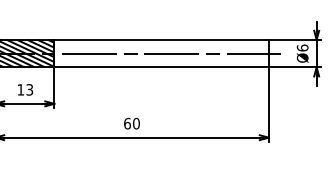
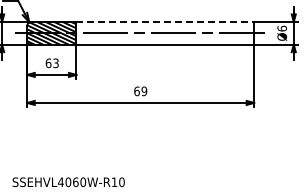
line: (161, 39) -> (165, 21), solid -> dashed
text: (20, 90) -> (48, 63), 13 -> 63
text: (136, 123) -> (144, 91), 60 -> 69

